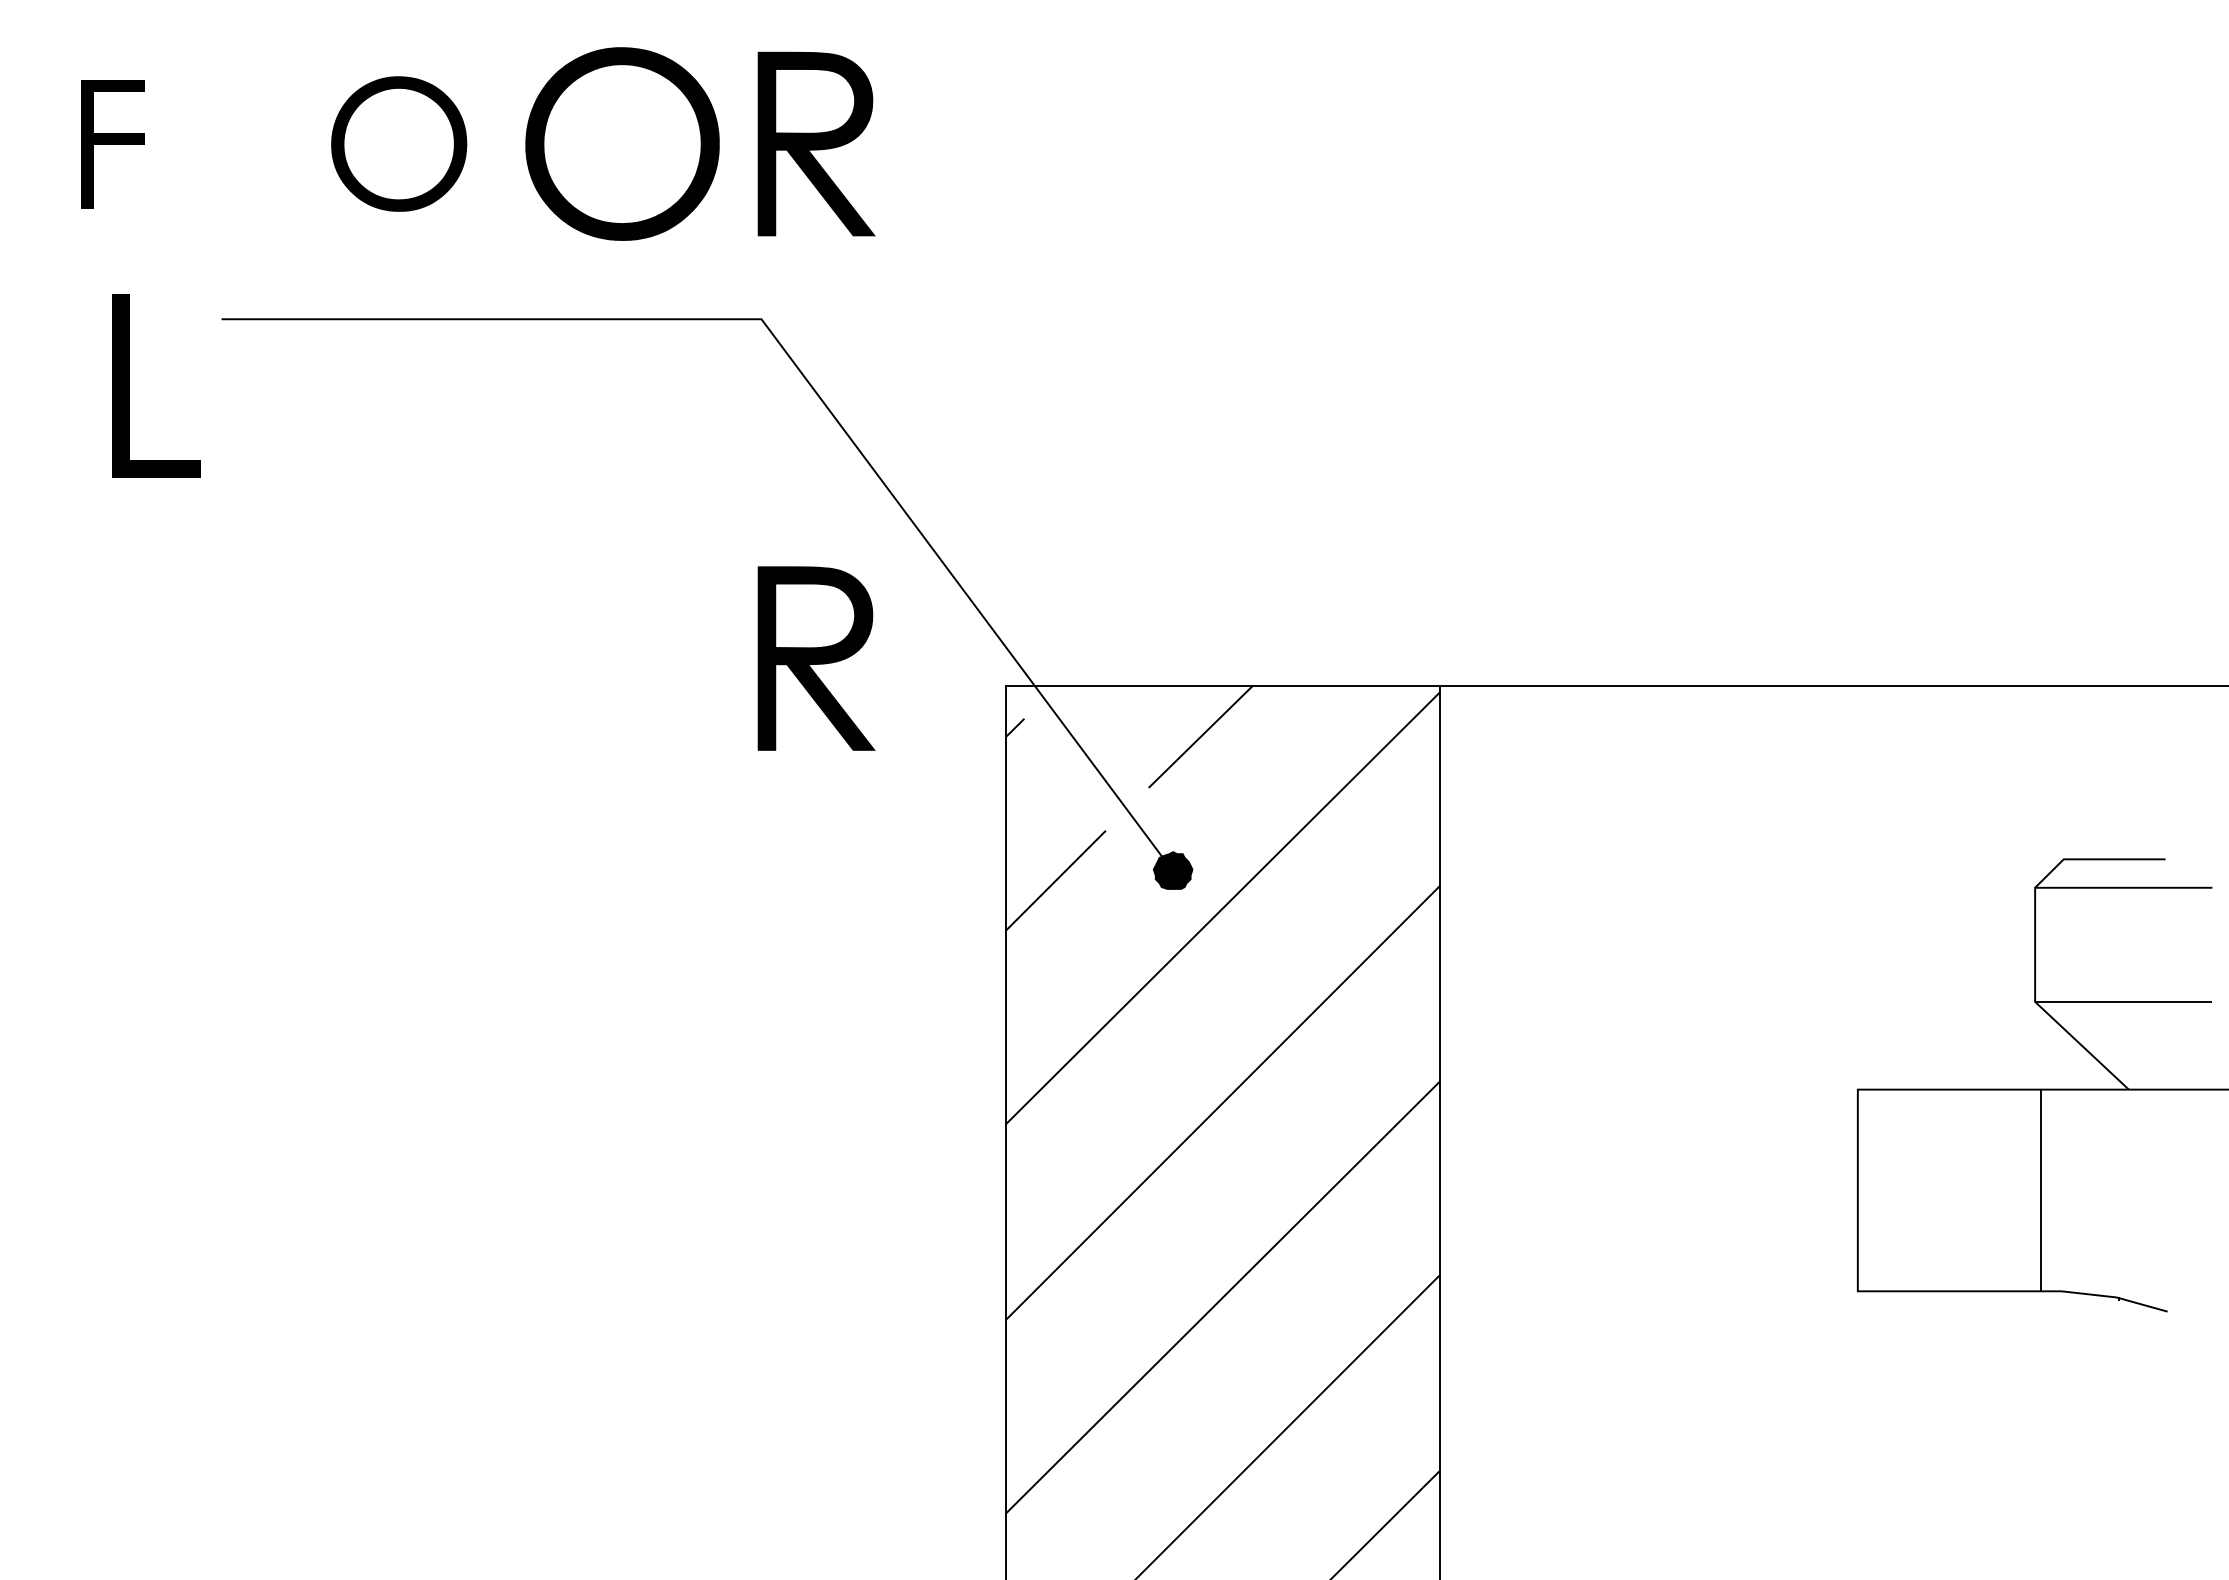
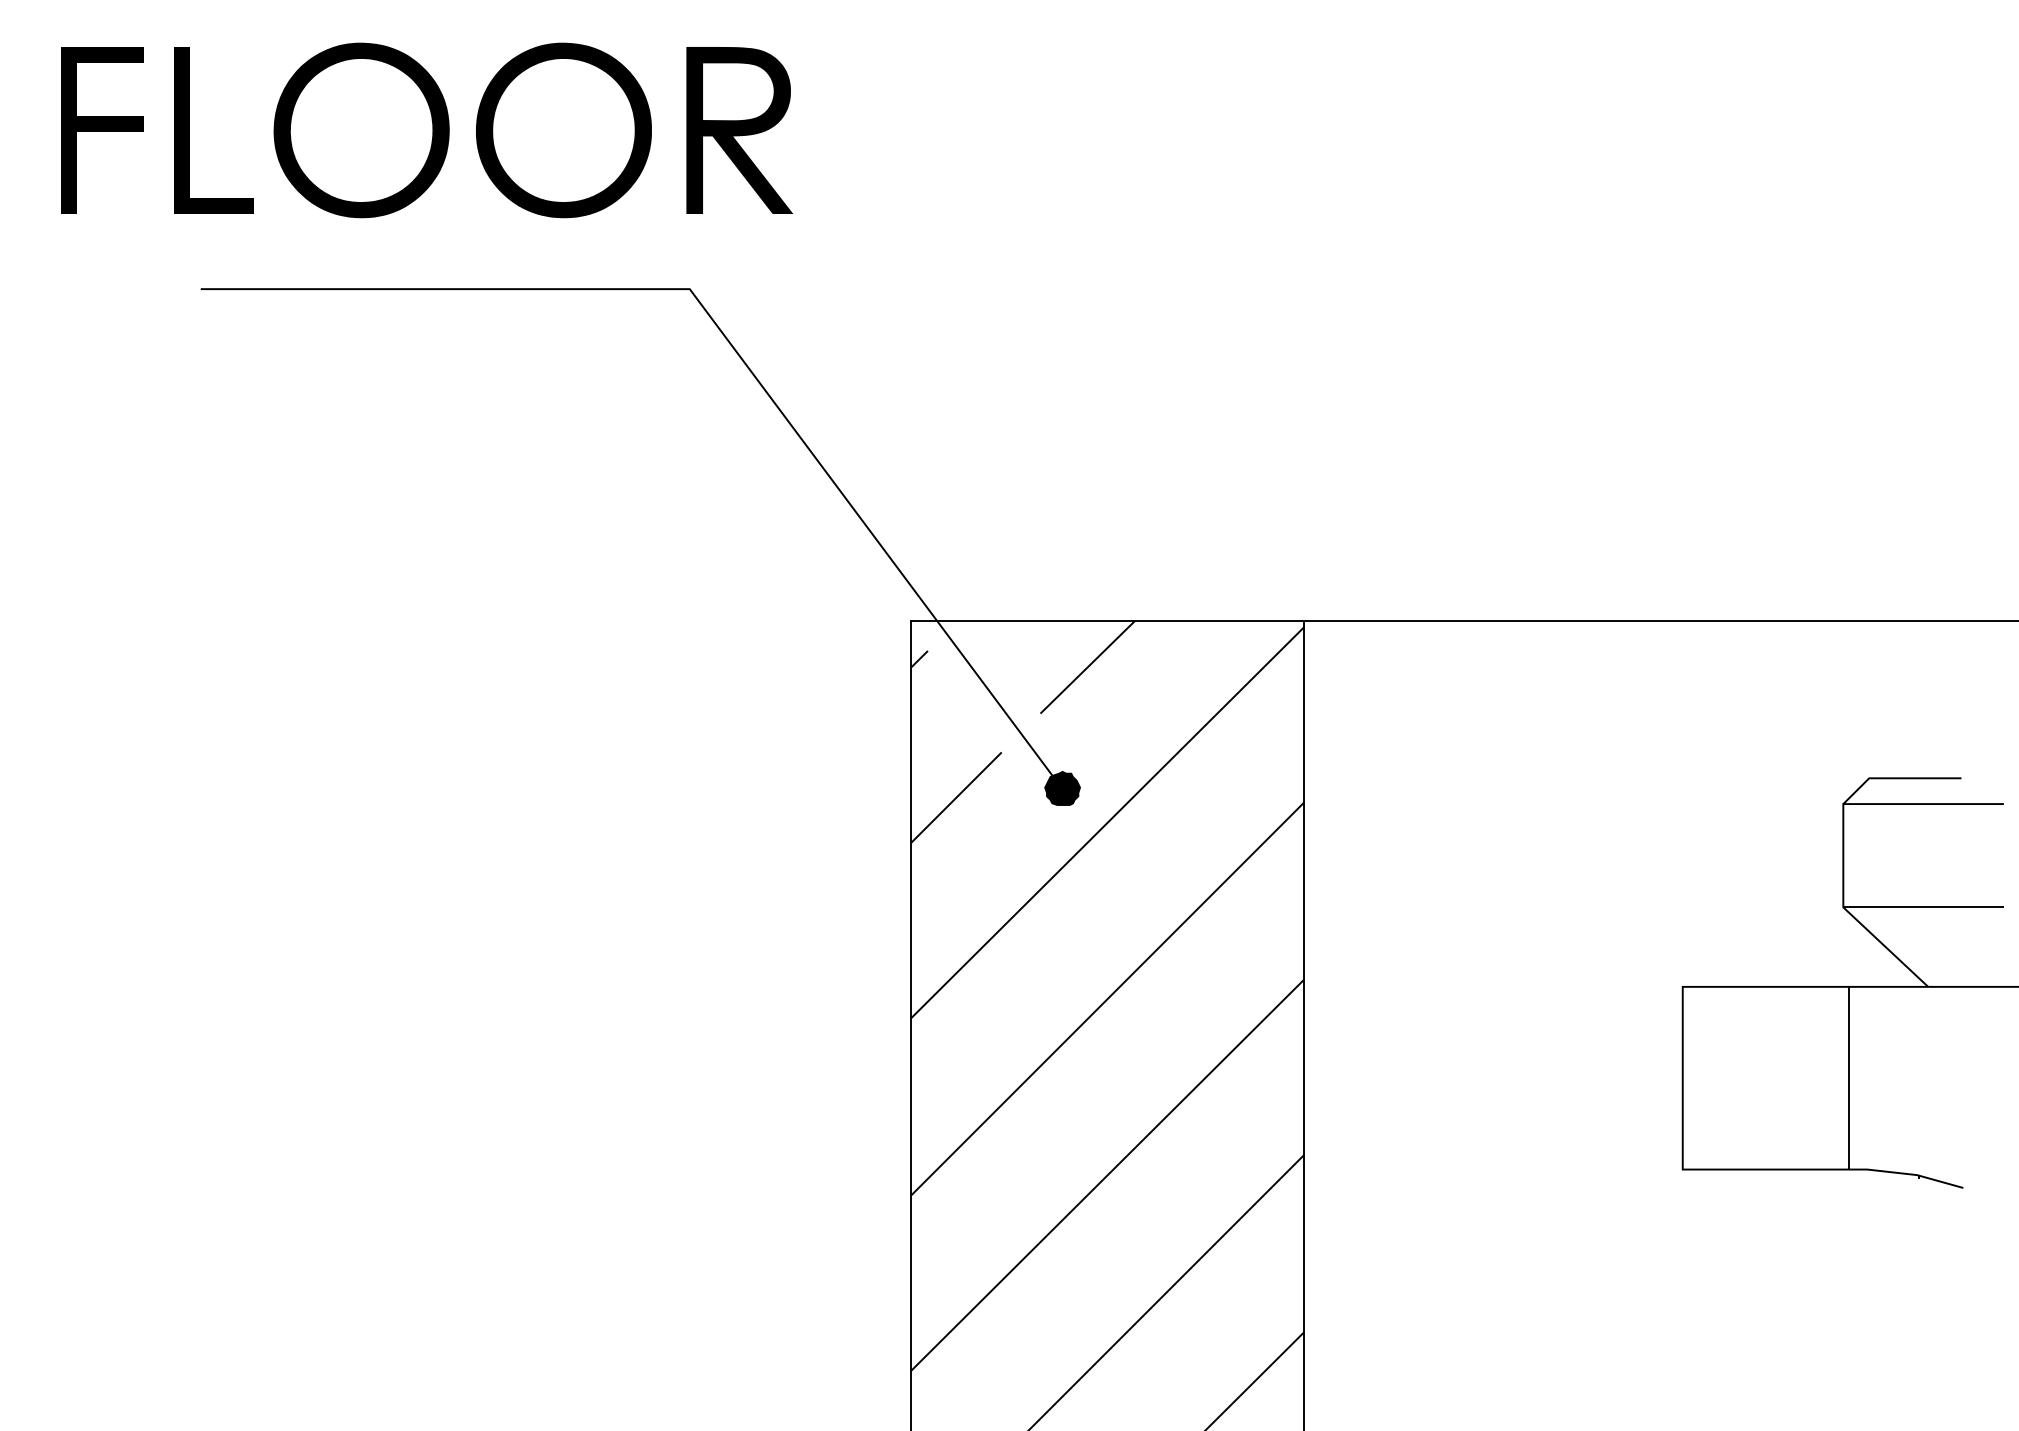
part: (113, 144) -> (102, 130), size x1.43
part: (399, 144) -> (361, 130), size x1.43
part: (129, 385) -> (189, 130), moved
part: (816, 658) -> (739, 596), removed

